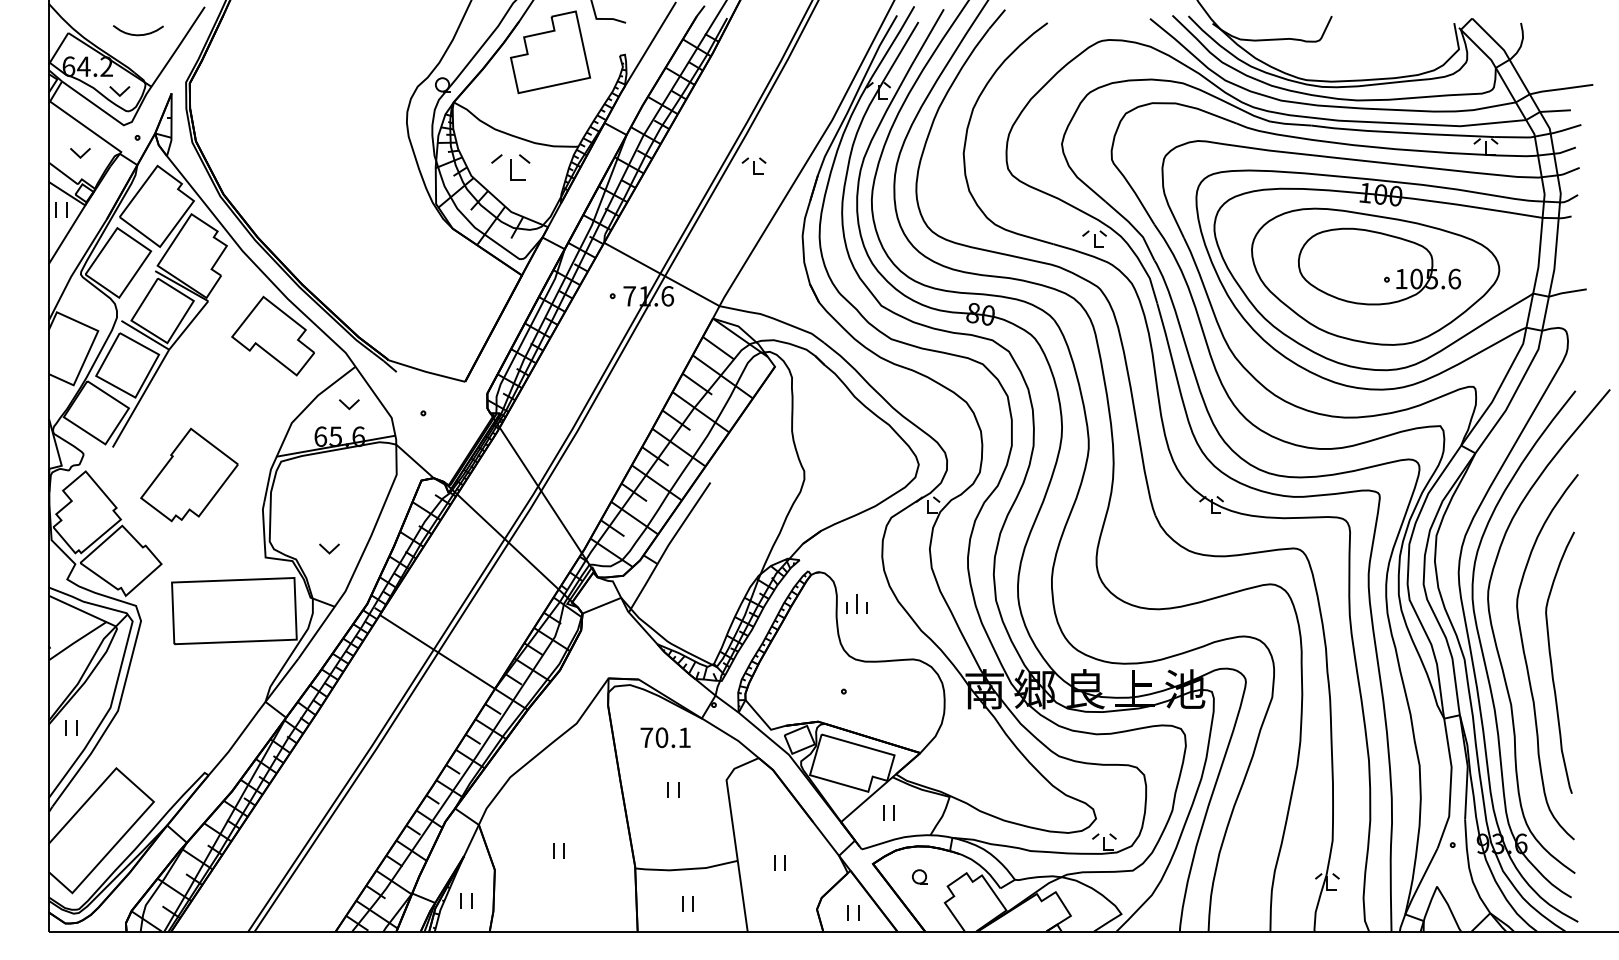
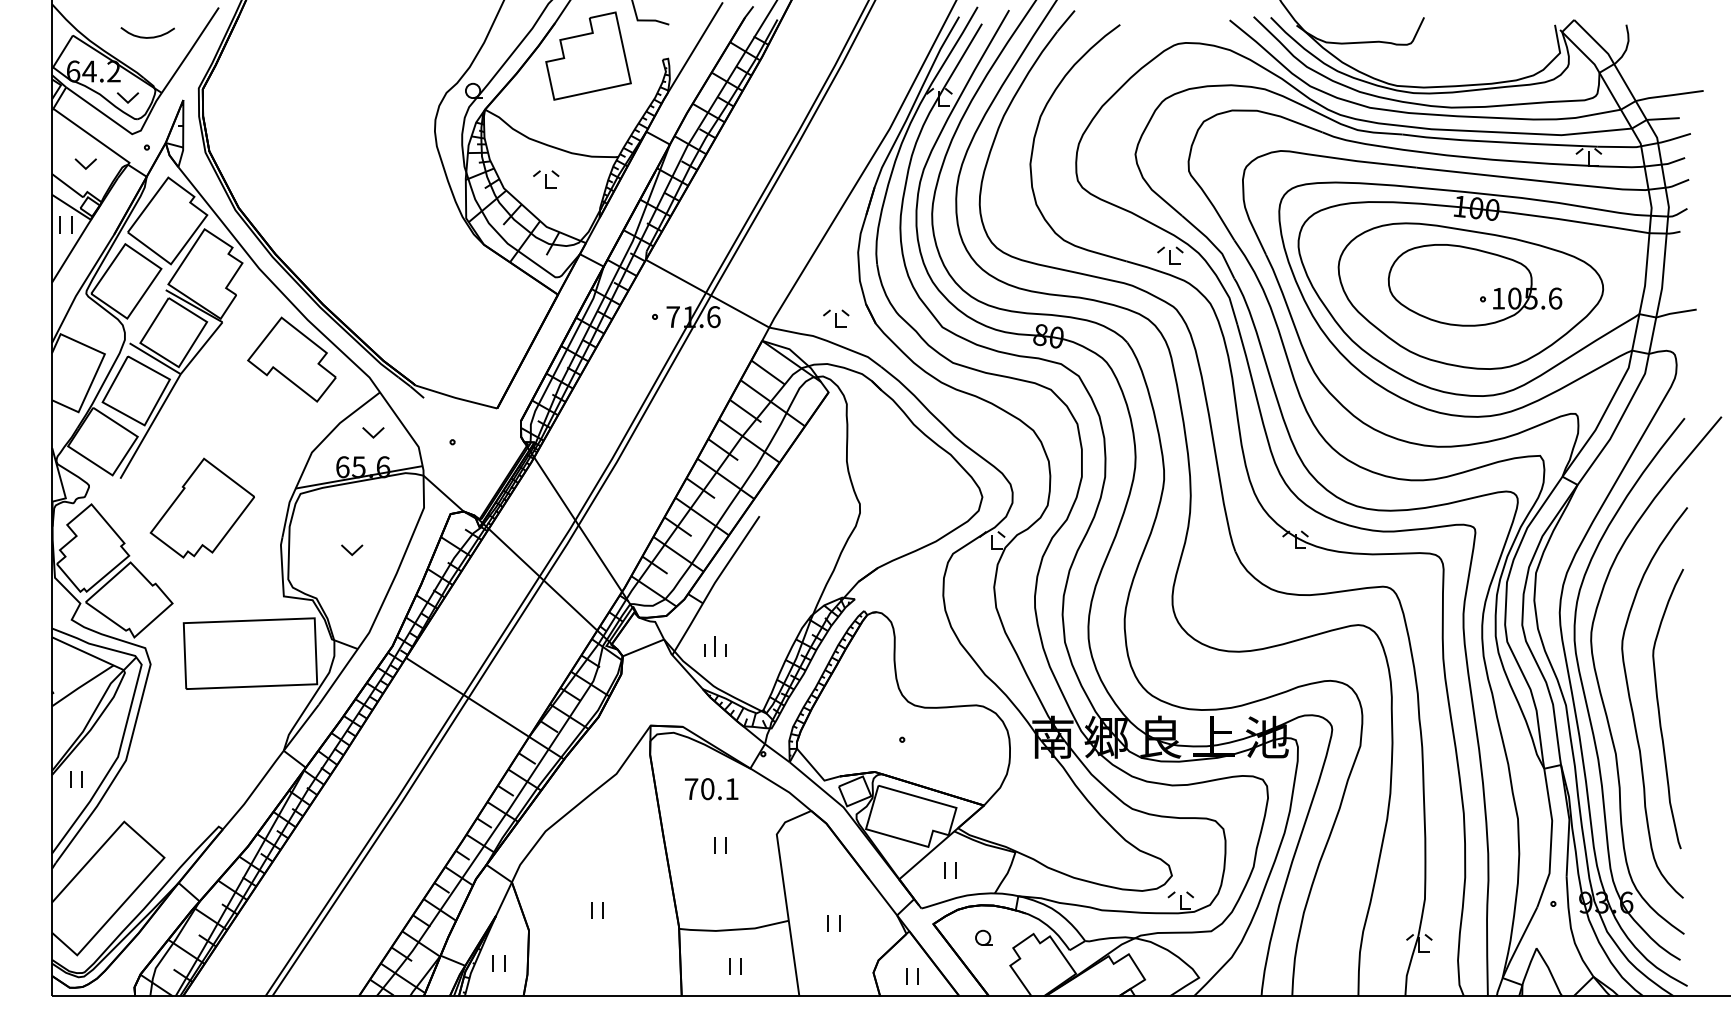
part: (754, 165) -> (836, 318), moved
part: (511, 167) -> (546, 179), size x0.62
part: (329, 549) -> (352, 550), moved
part: (857, 604) -> (715, 646), moved

